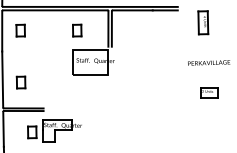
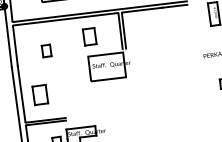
part: (20, 30) -> (46, 50), moved
part: (77, 30) -> (90, 36), size x1.4
part: (20, 82) -> (39, 94), size x1.6

